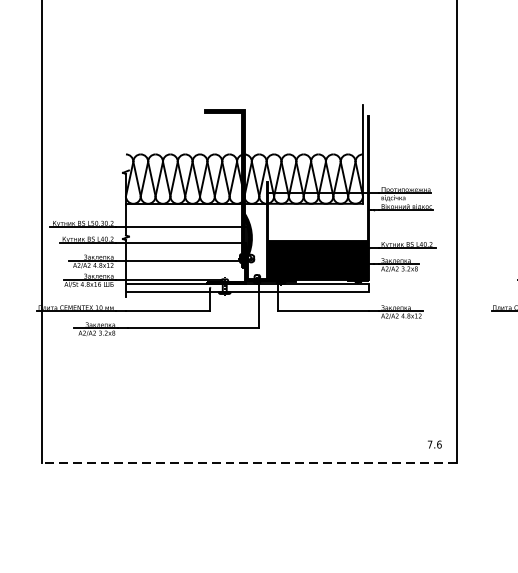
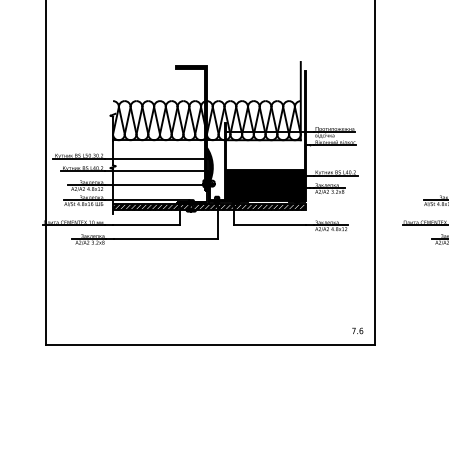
hatch: (247, 287) -> (209, 206), added
line: (248, 462) -> (210, 345), dashed -> solid

